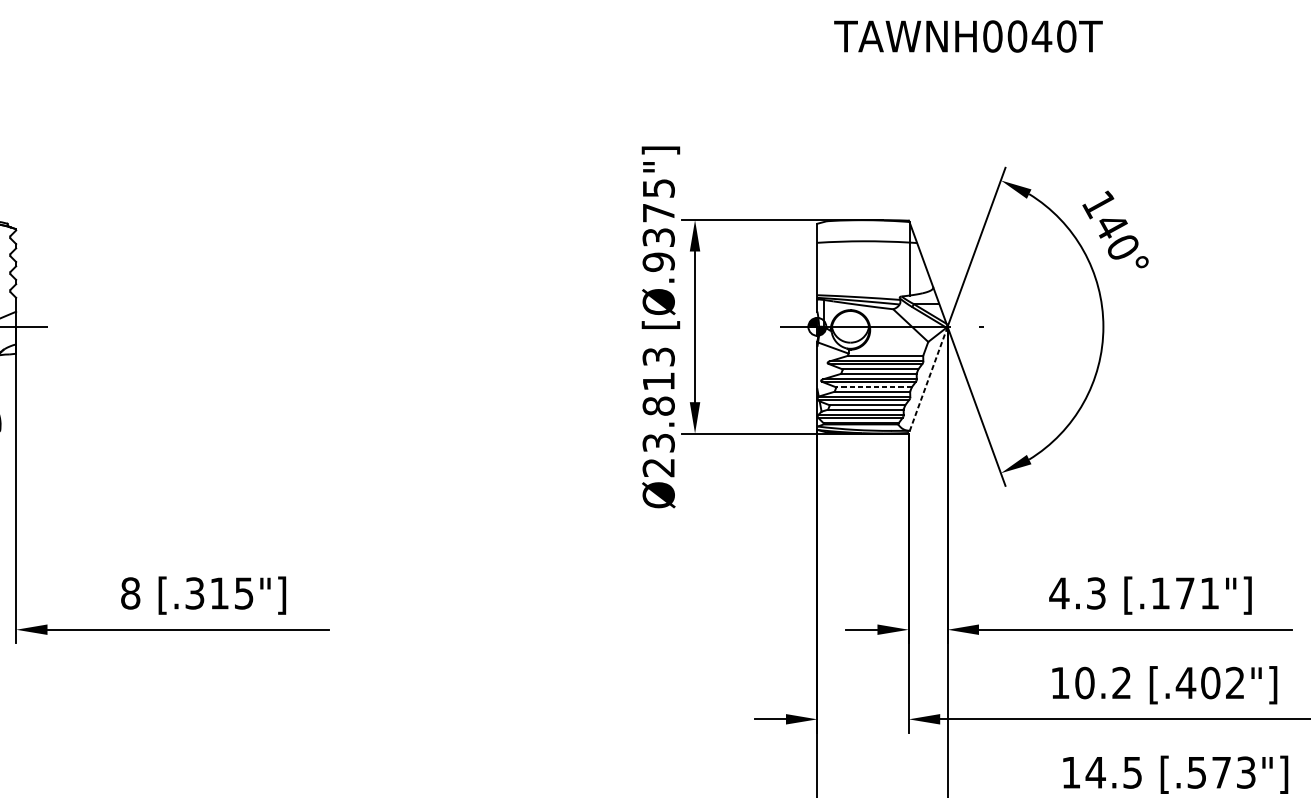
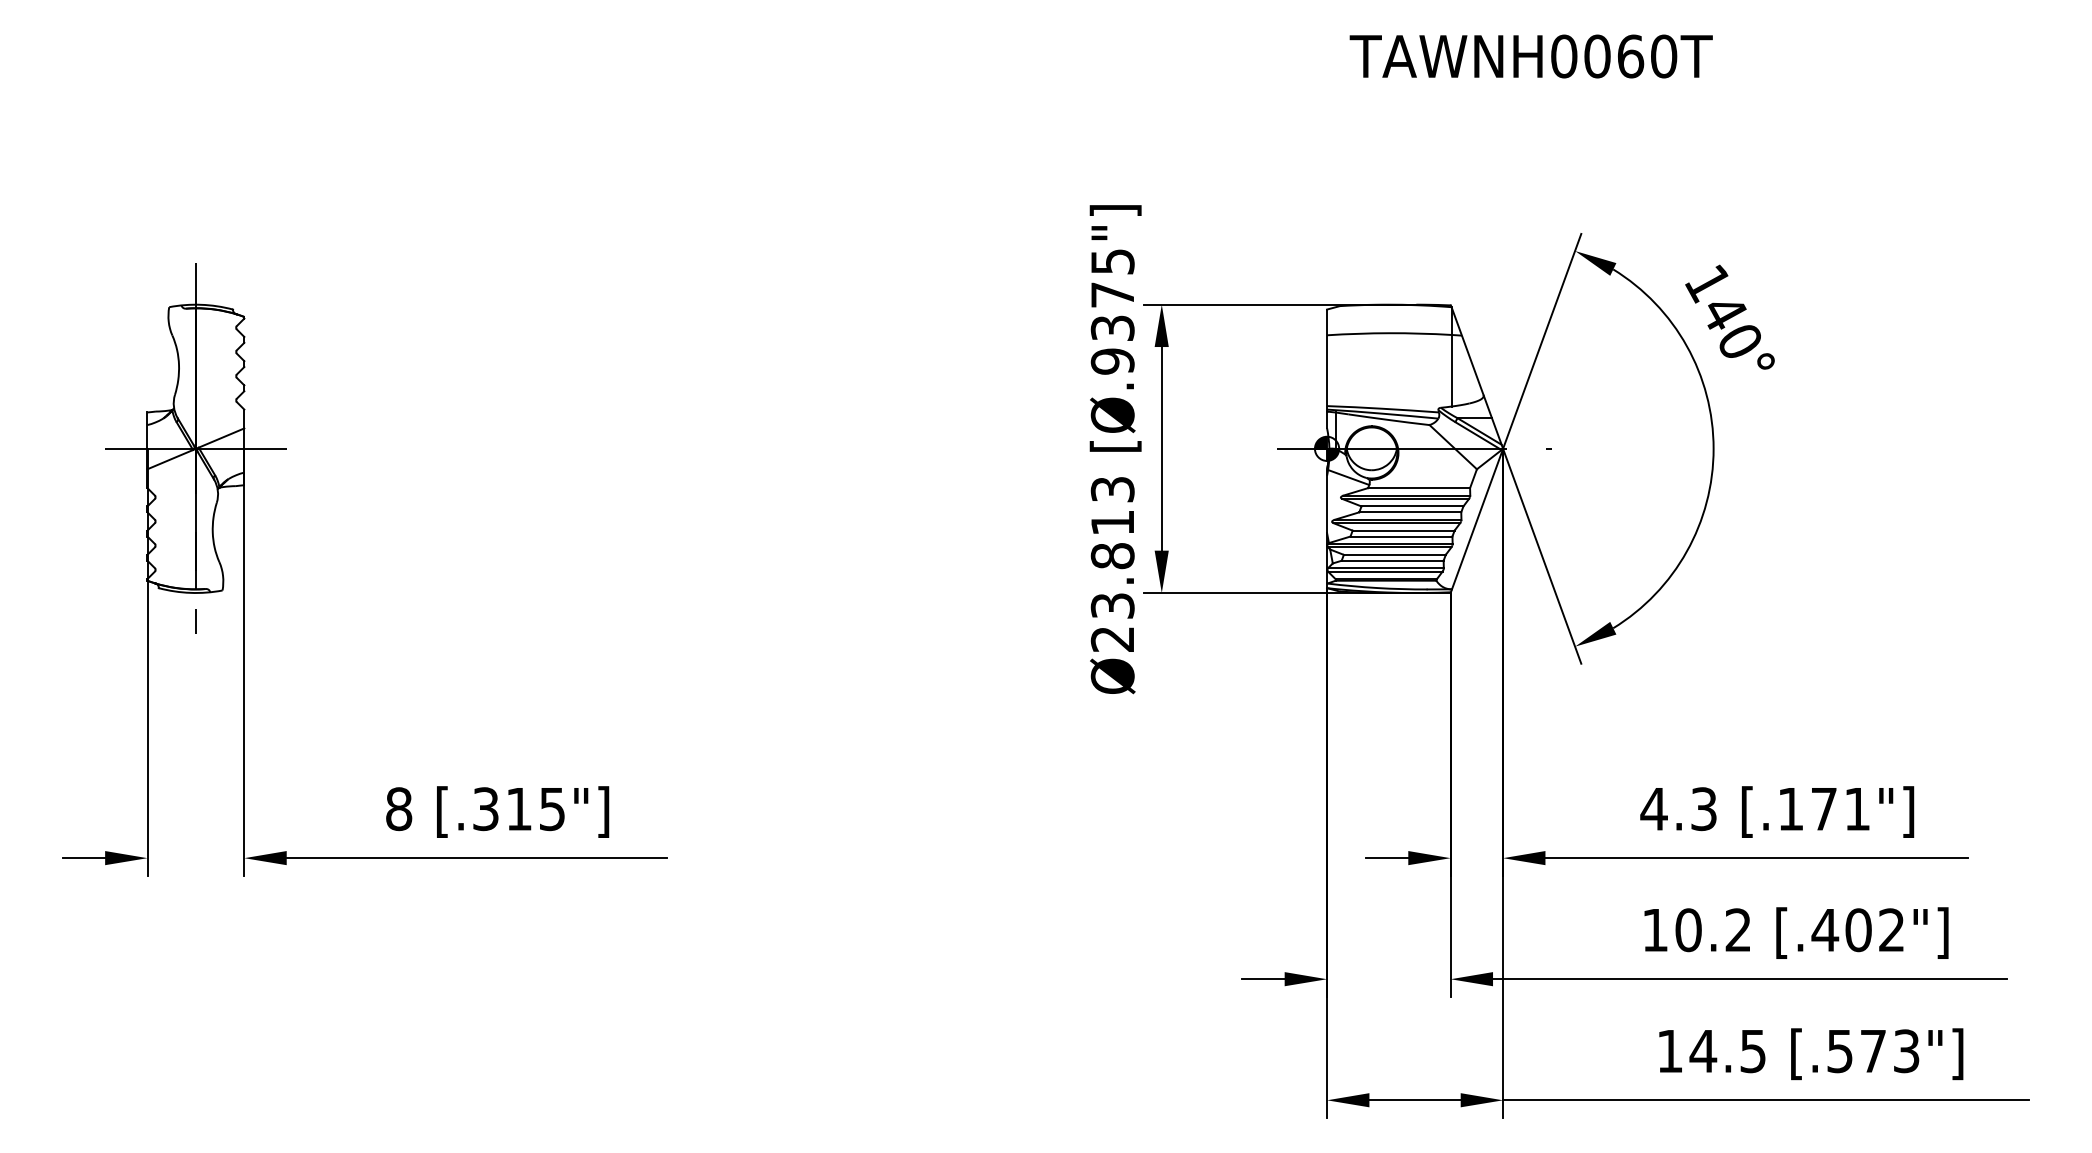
text: (1041, 36) -> (1630, 56), TAWNH0040T -> TAWNH0060T
line: (927, 380) -> (1476, 521), dashed -> solid
line: (873, 387) -> (1403, 530), dashed -> solid

